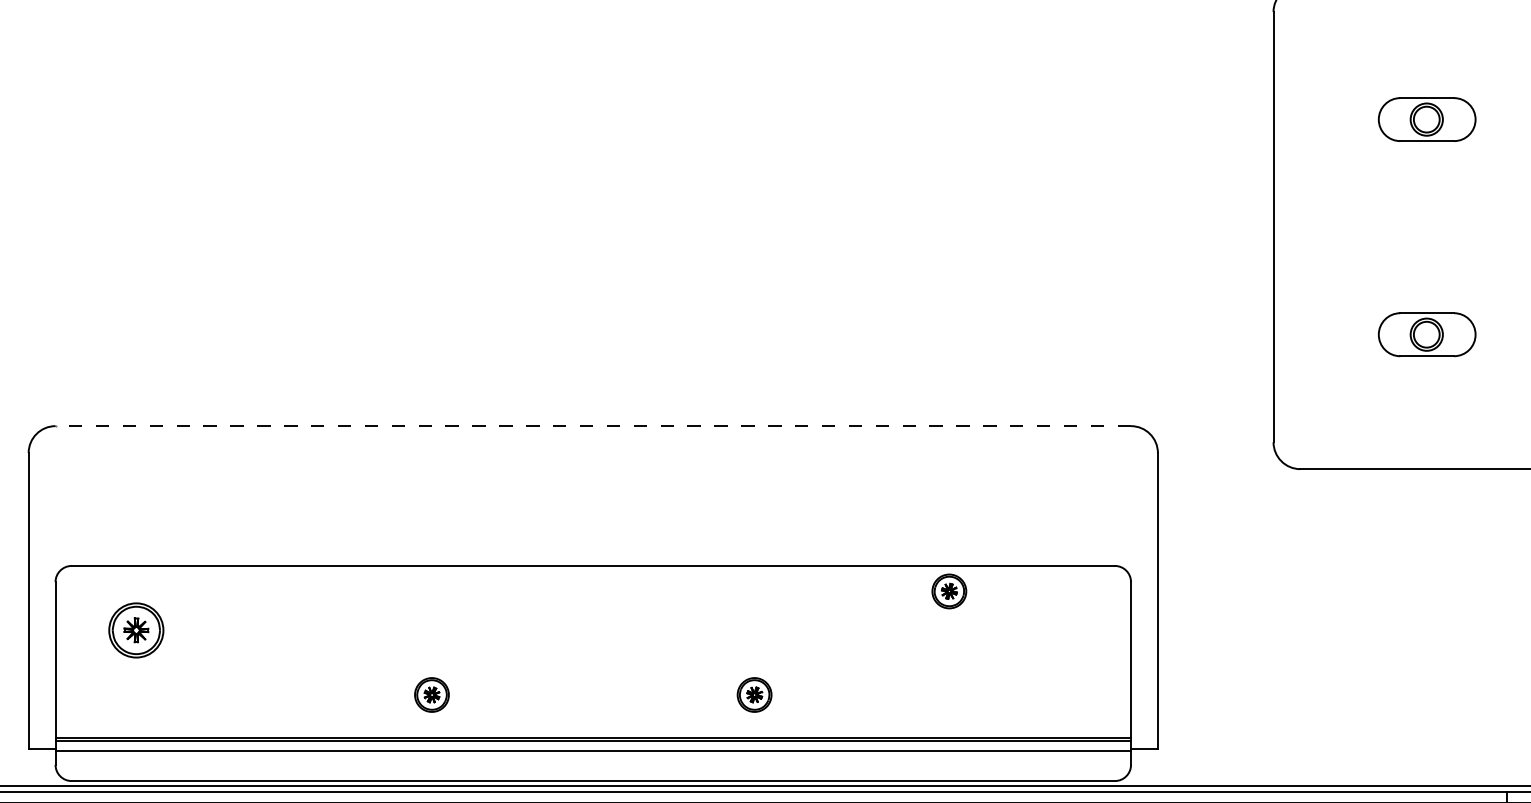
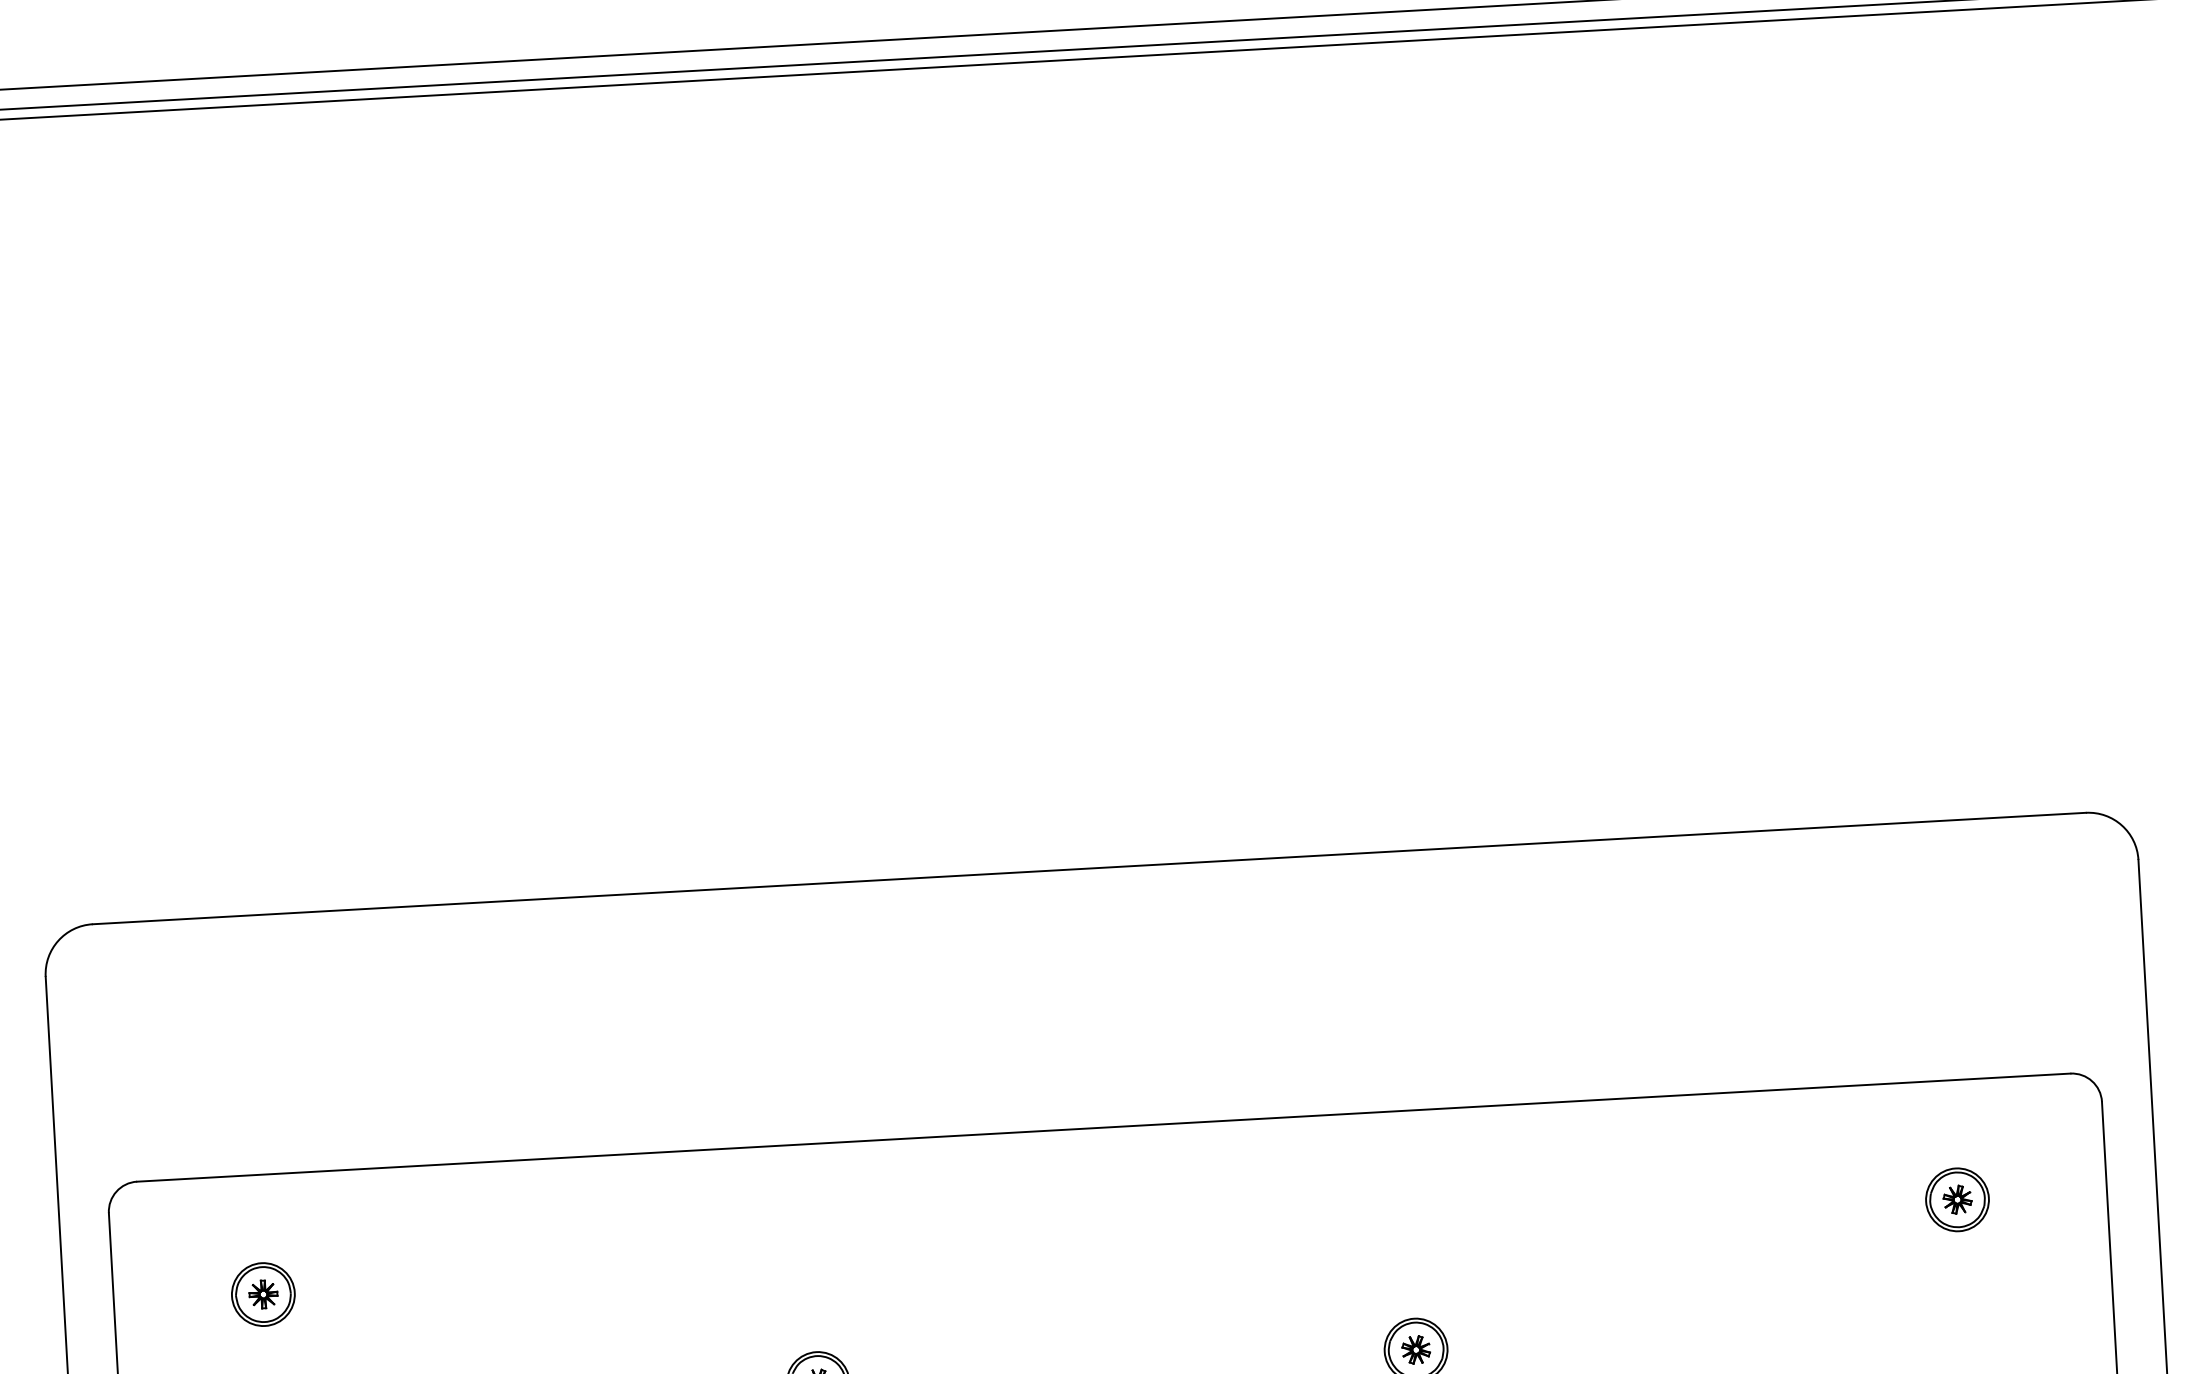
line: (593, 426) -> (1089, 869), dashed -> solid
part: (949, 591) -> (1957, 1199), moved
part: (135, 630) -> (262, 1294), size x0.62

